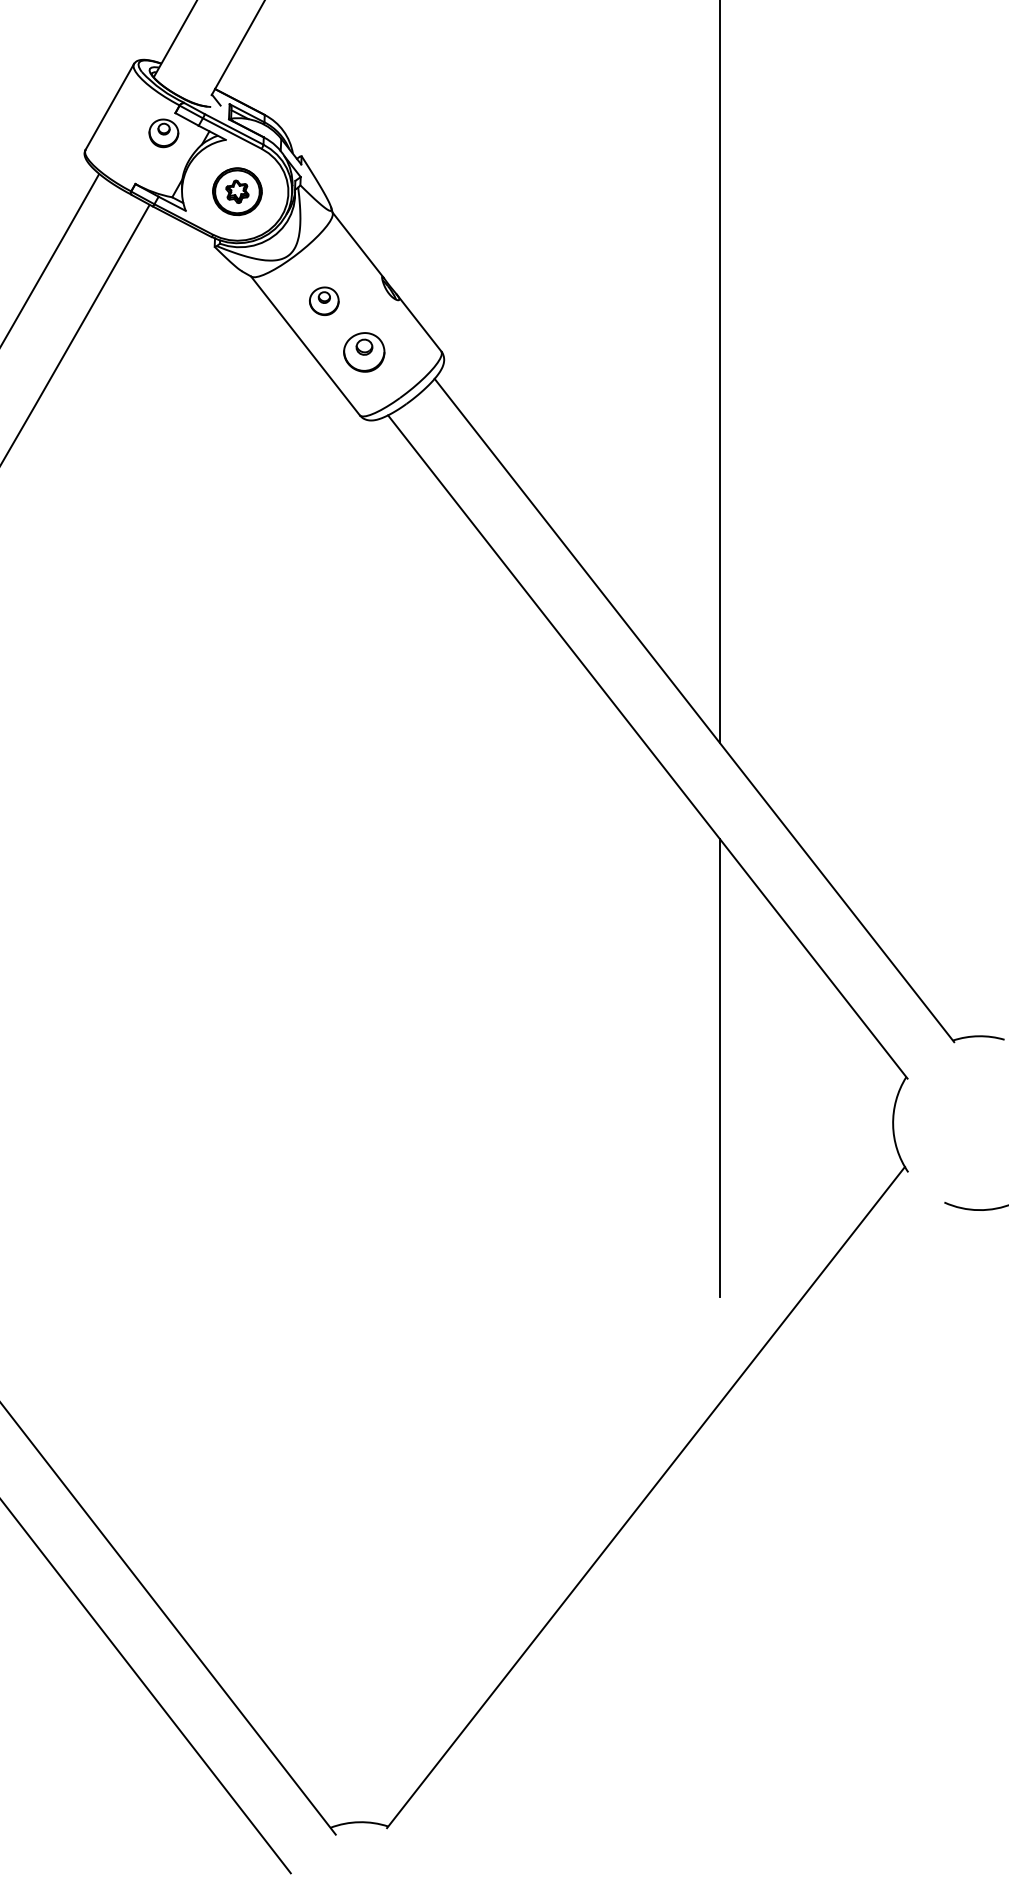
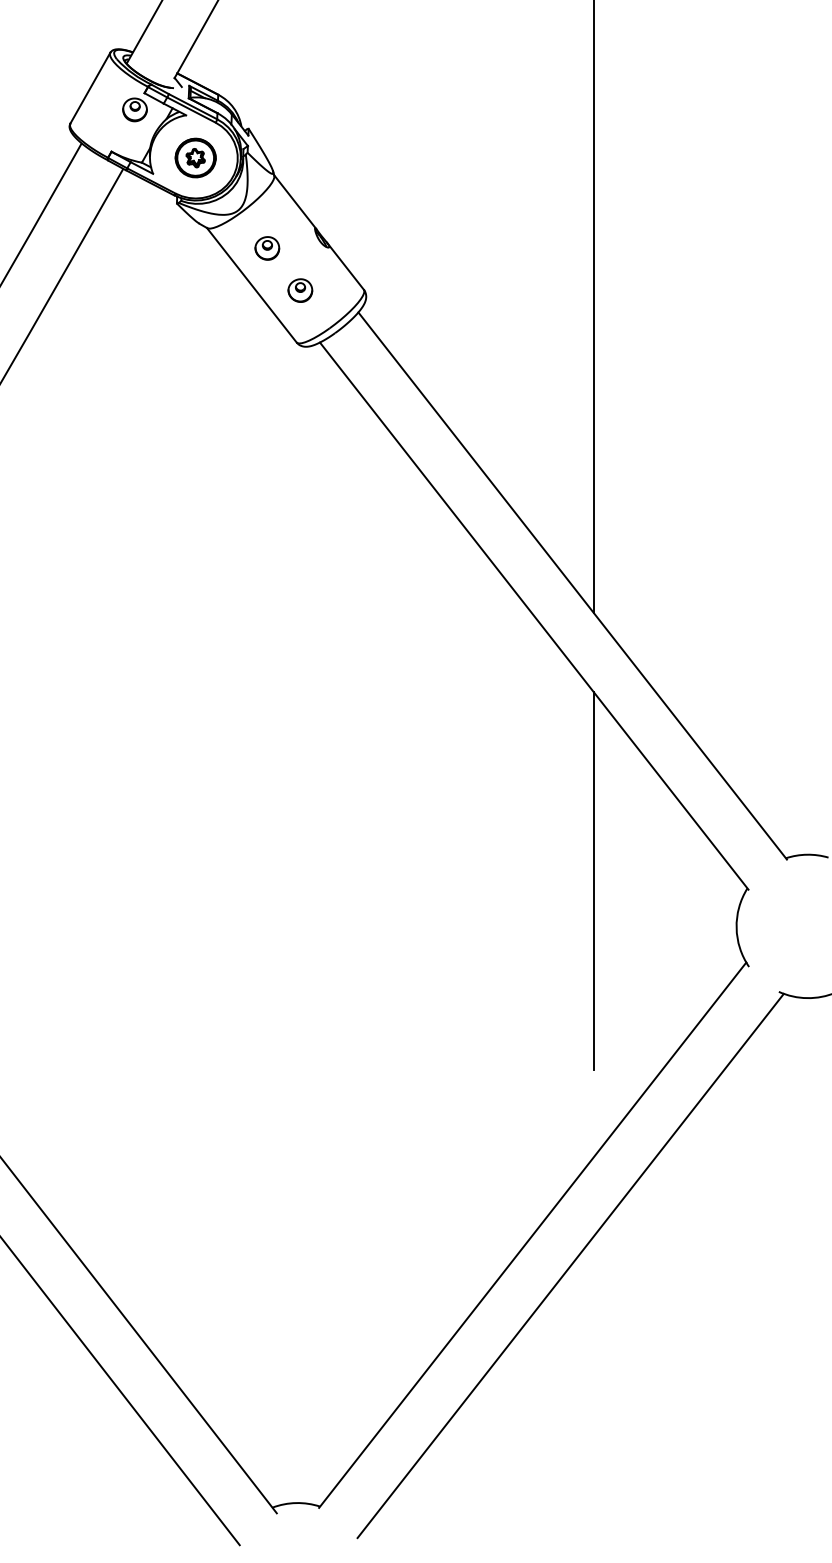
part: (364, 352) -> (300, 290), size x0.71
line: (691, 1534) -> (570, 1265), added

